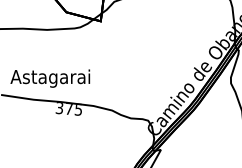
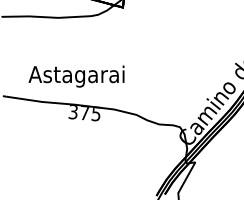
text: (50, 78) -> (76, 76), moved

